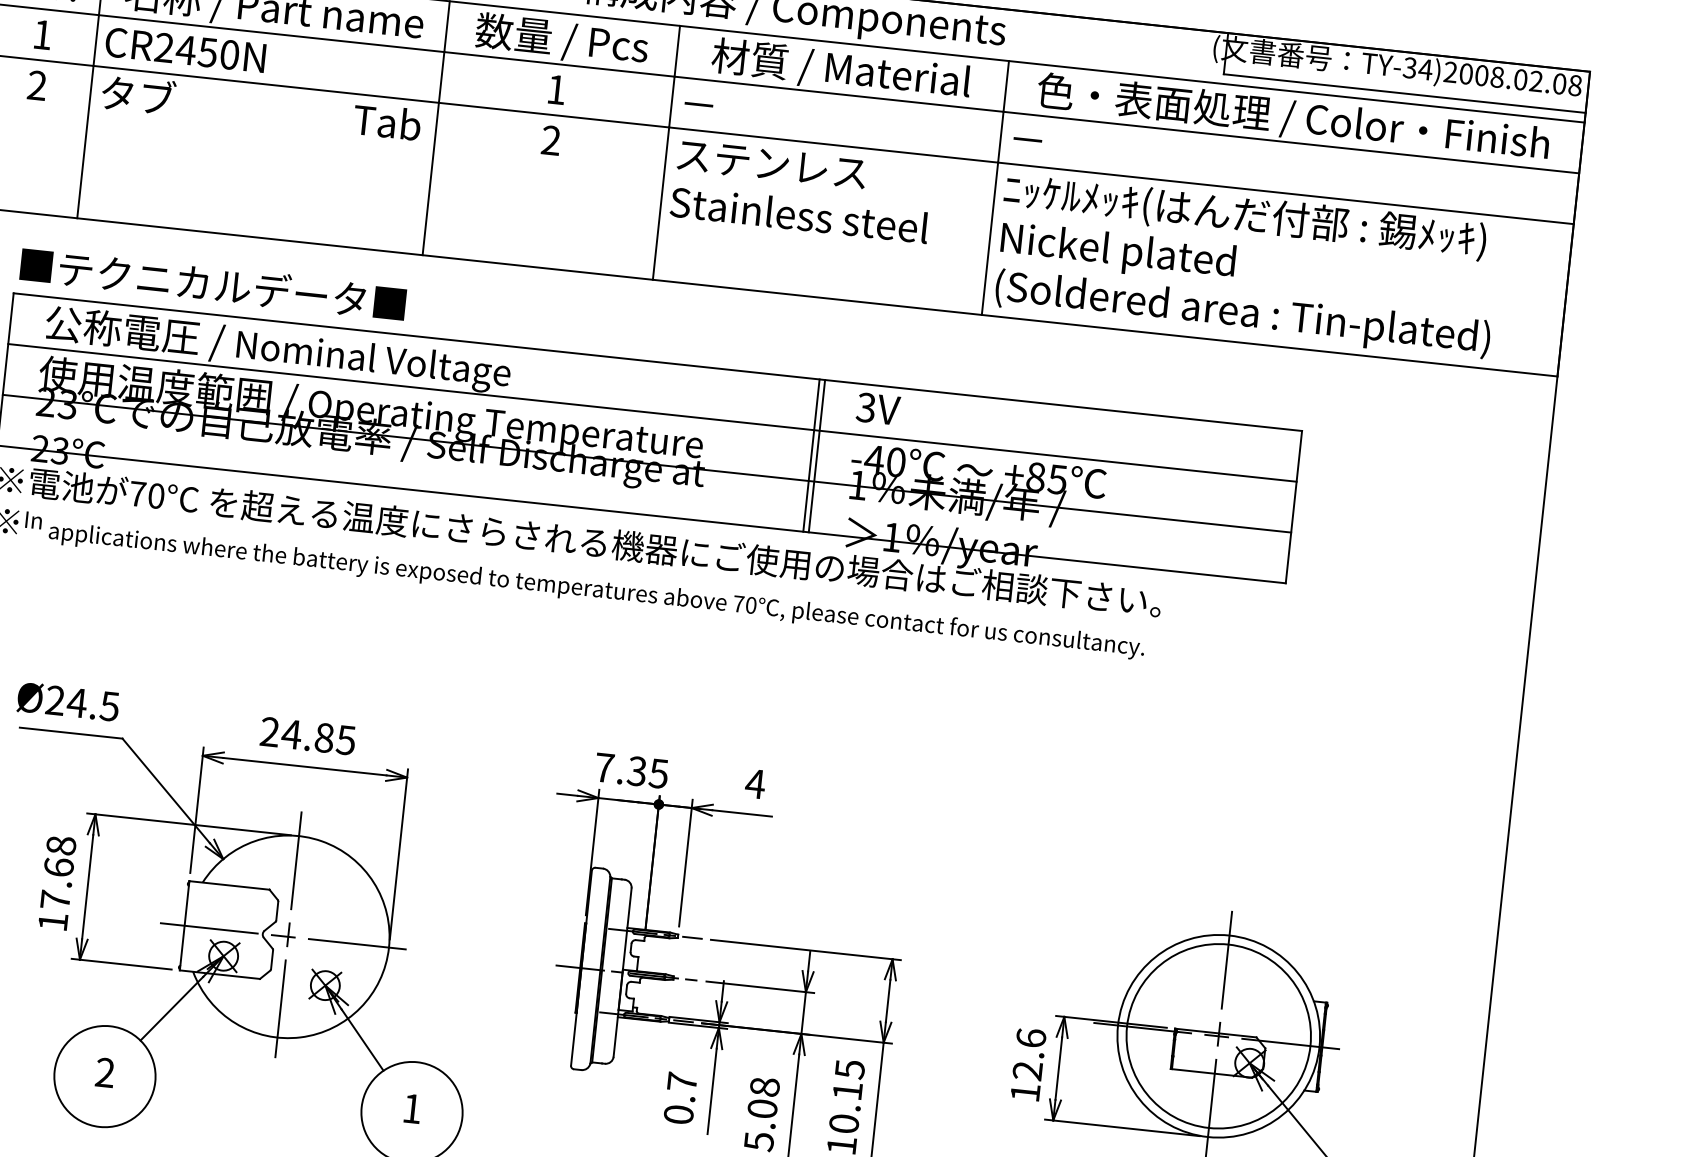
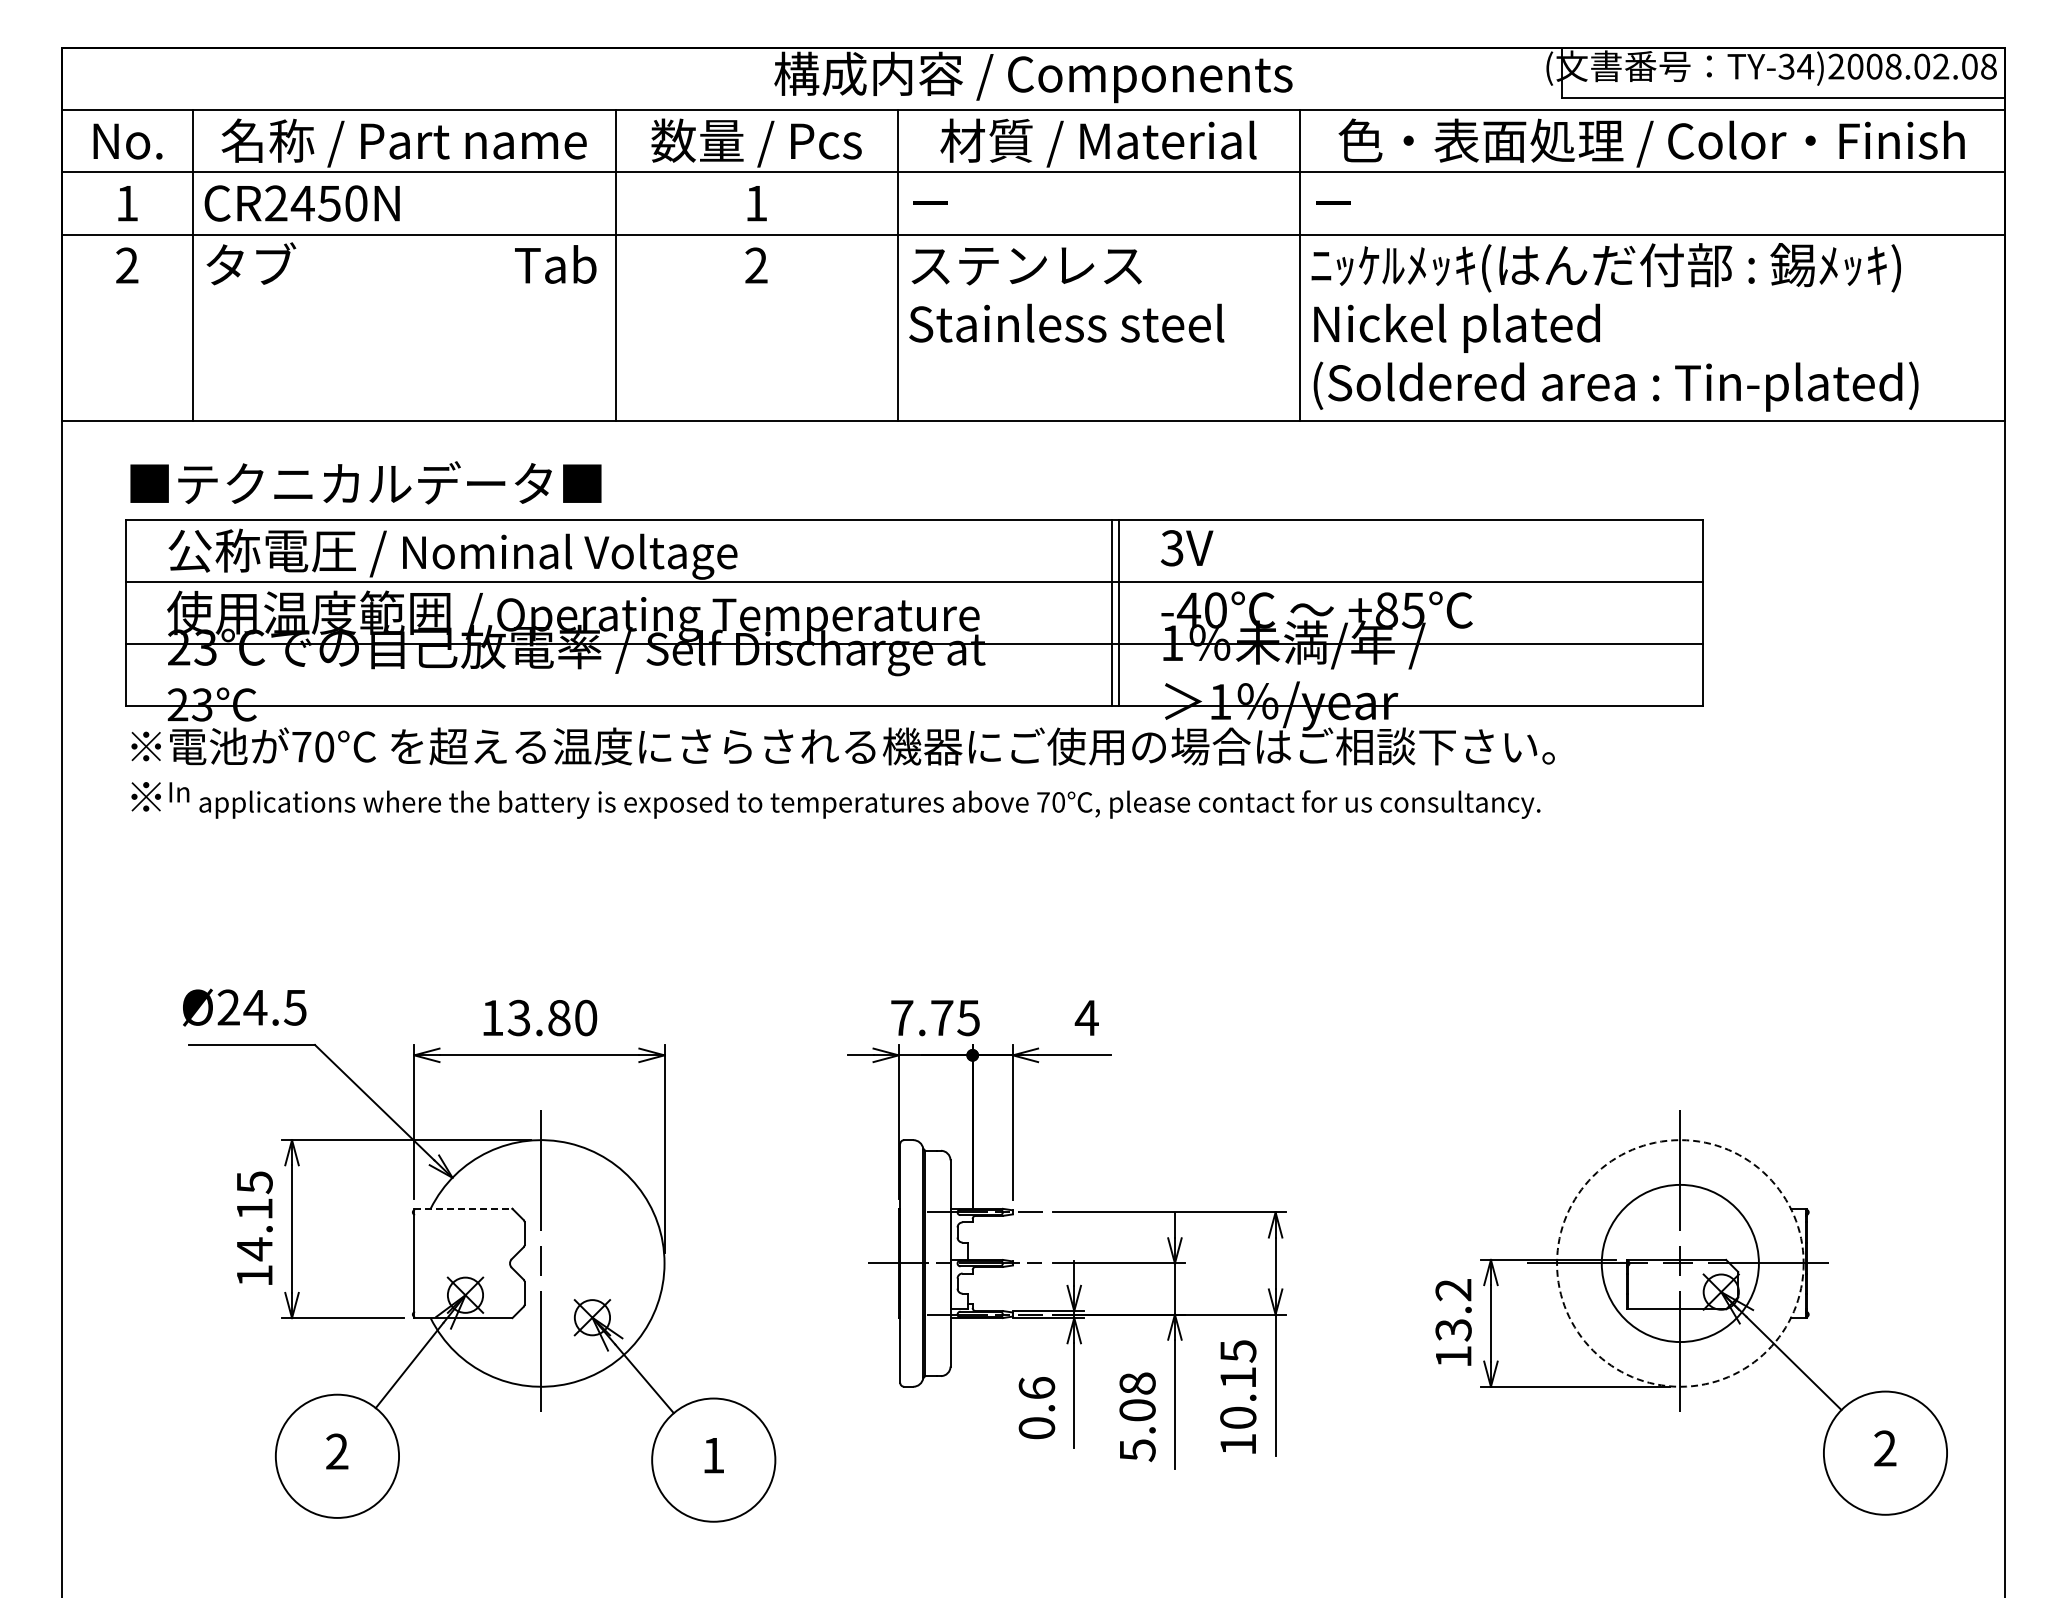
text: (308, 735) -> (539, 1017), 24.85 -> 13.80
text: (636, 770) -> (941, 1017), 7.35 -> 7.75
text: (58, 873) -> (254, 1216), 17.68 -> 14.15
line: (229, 885) -> (463, 1208), solid -> dashed
line: (286, 936) -> (539, 1263), removed
circle: (1218, 1036) -> (1680, 1263), size x0.7
circle: (1218, 1036) -> (1680, 1263), solid -> dashed
text: (1029, 1054) -> (1453, 1309), 12.6 -> 13.2
text: (681, 1082) -> (1036, 1388), 0.7 -> 0.6

